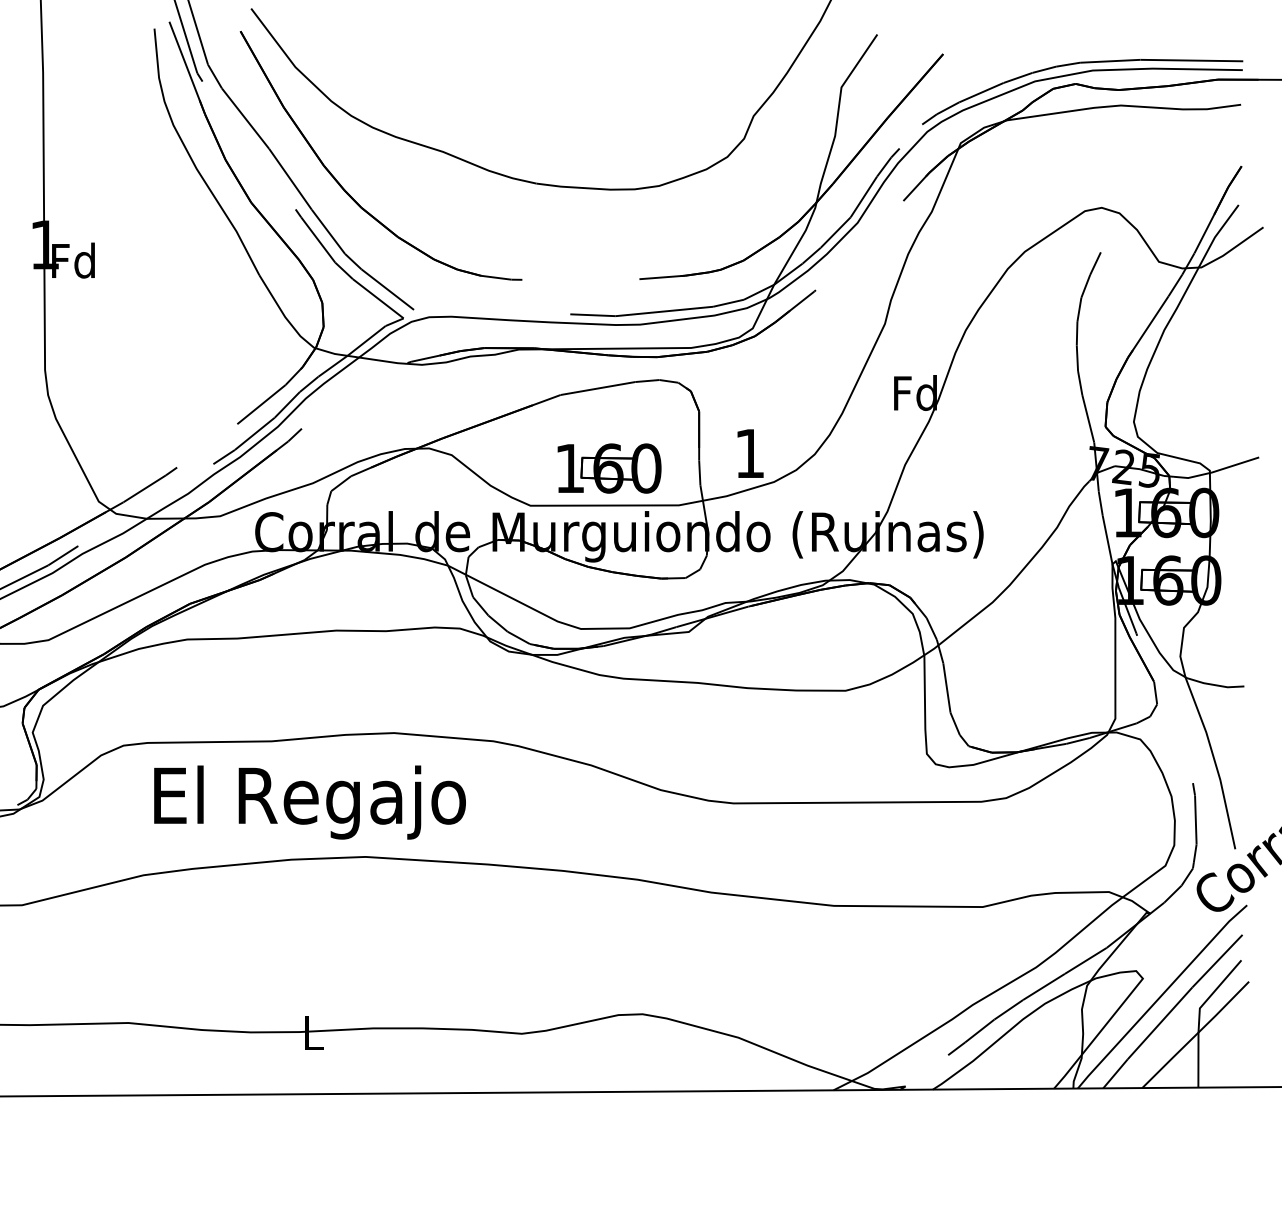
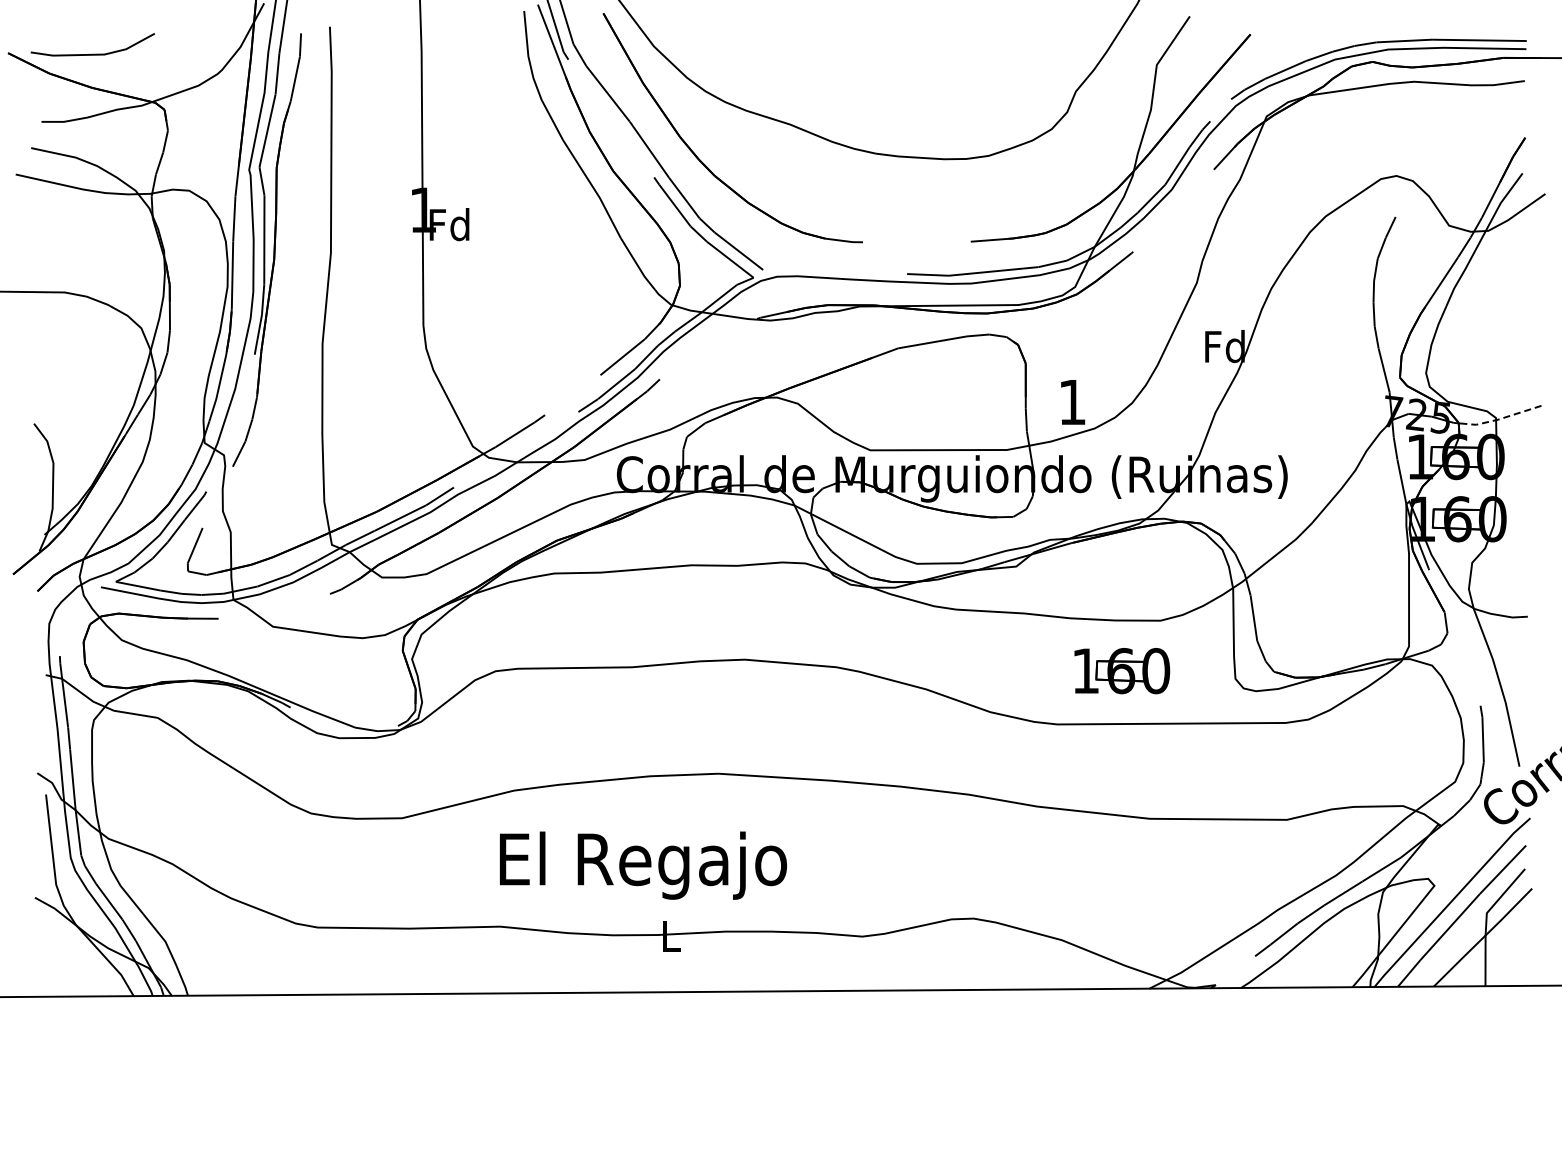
part: (609, 469) -> (1122, 671), moved
line: (1214, 471) -> (1500, 418), solid -> dashed
text: (310, 802) -> (643, 865), moved

